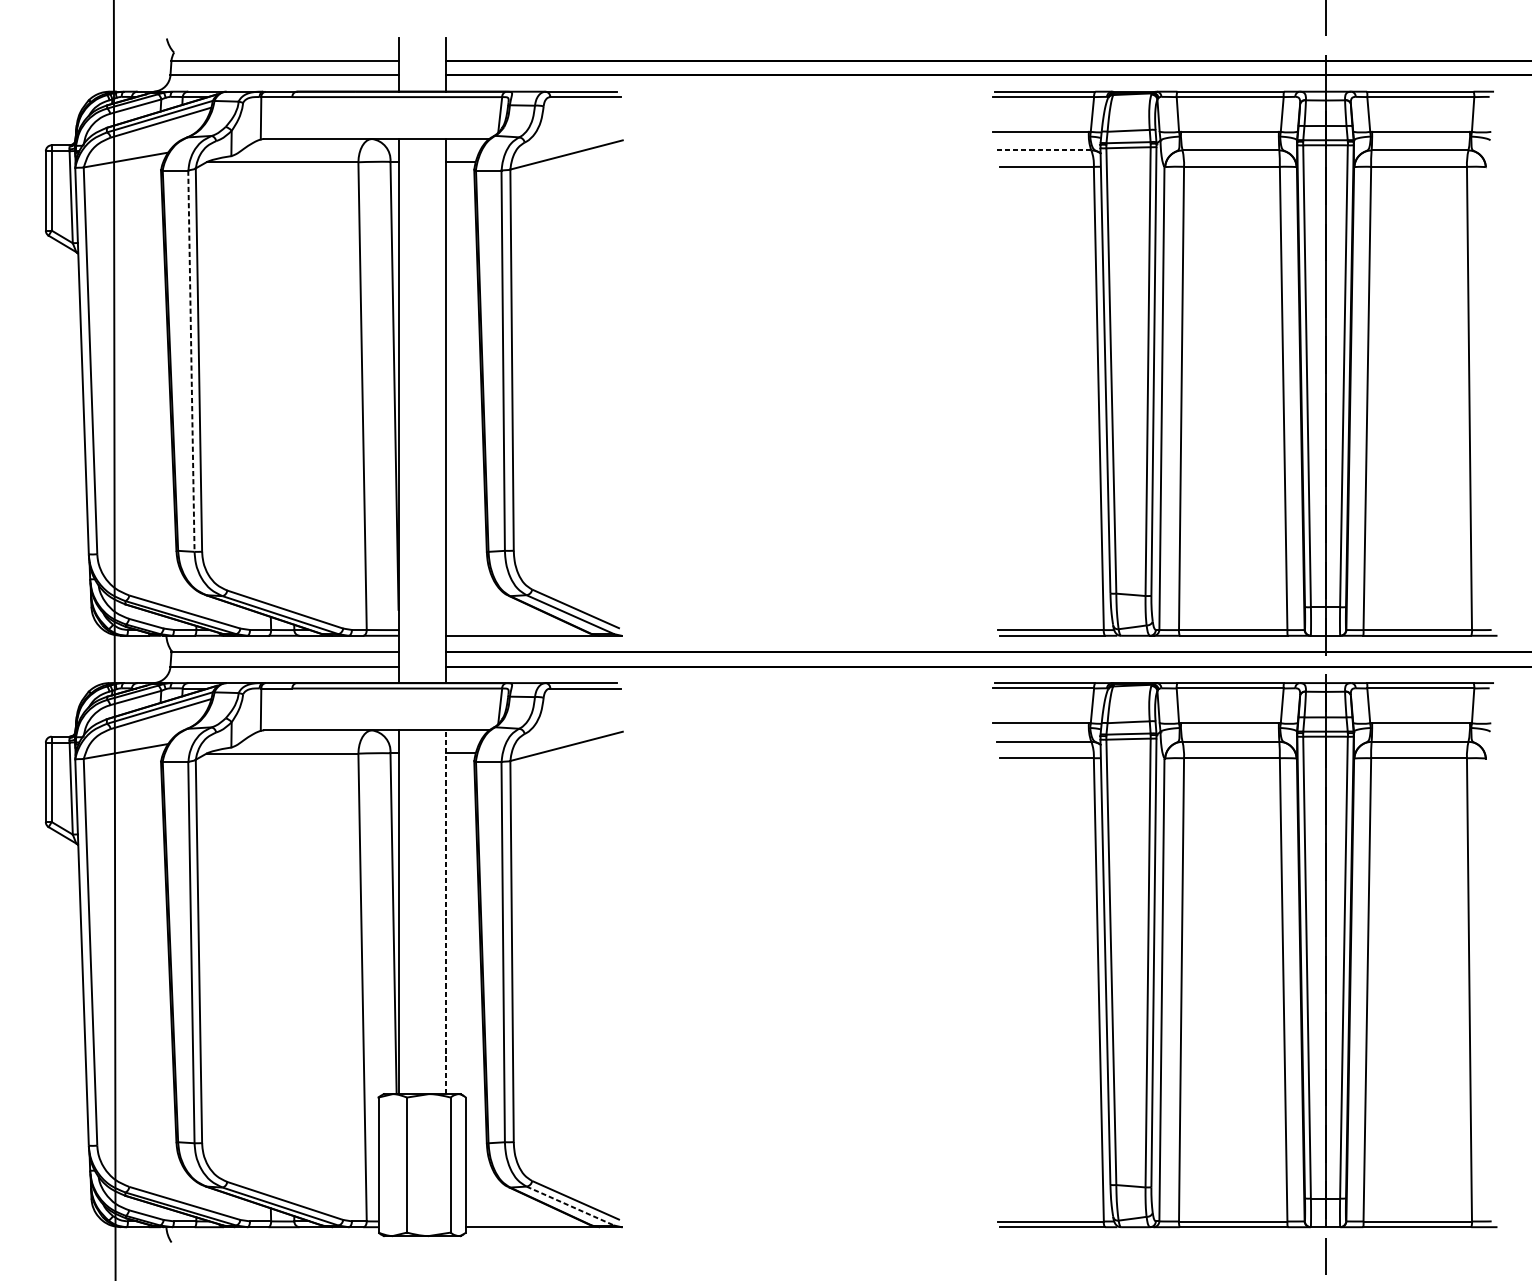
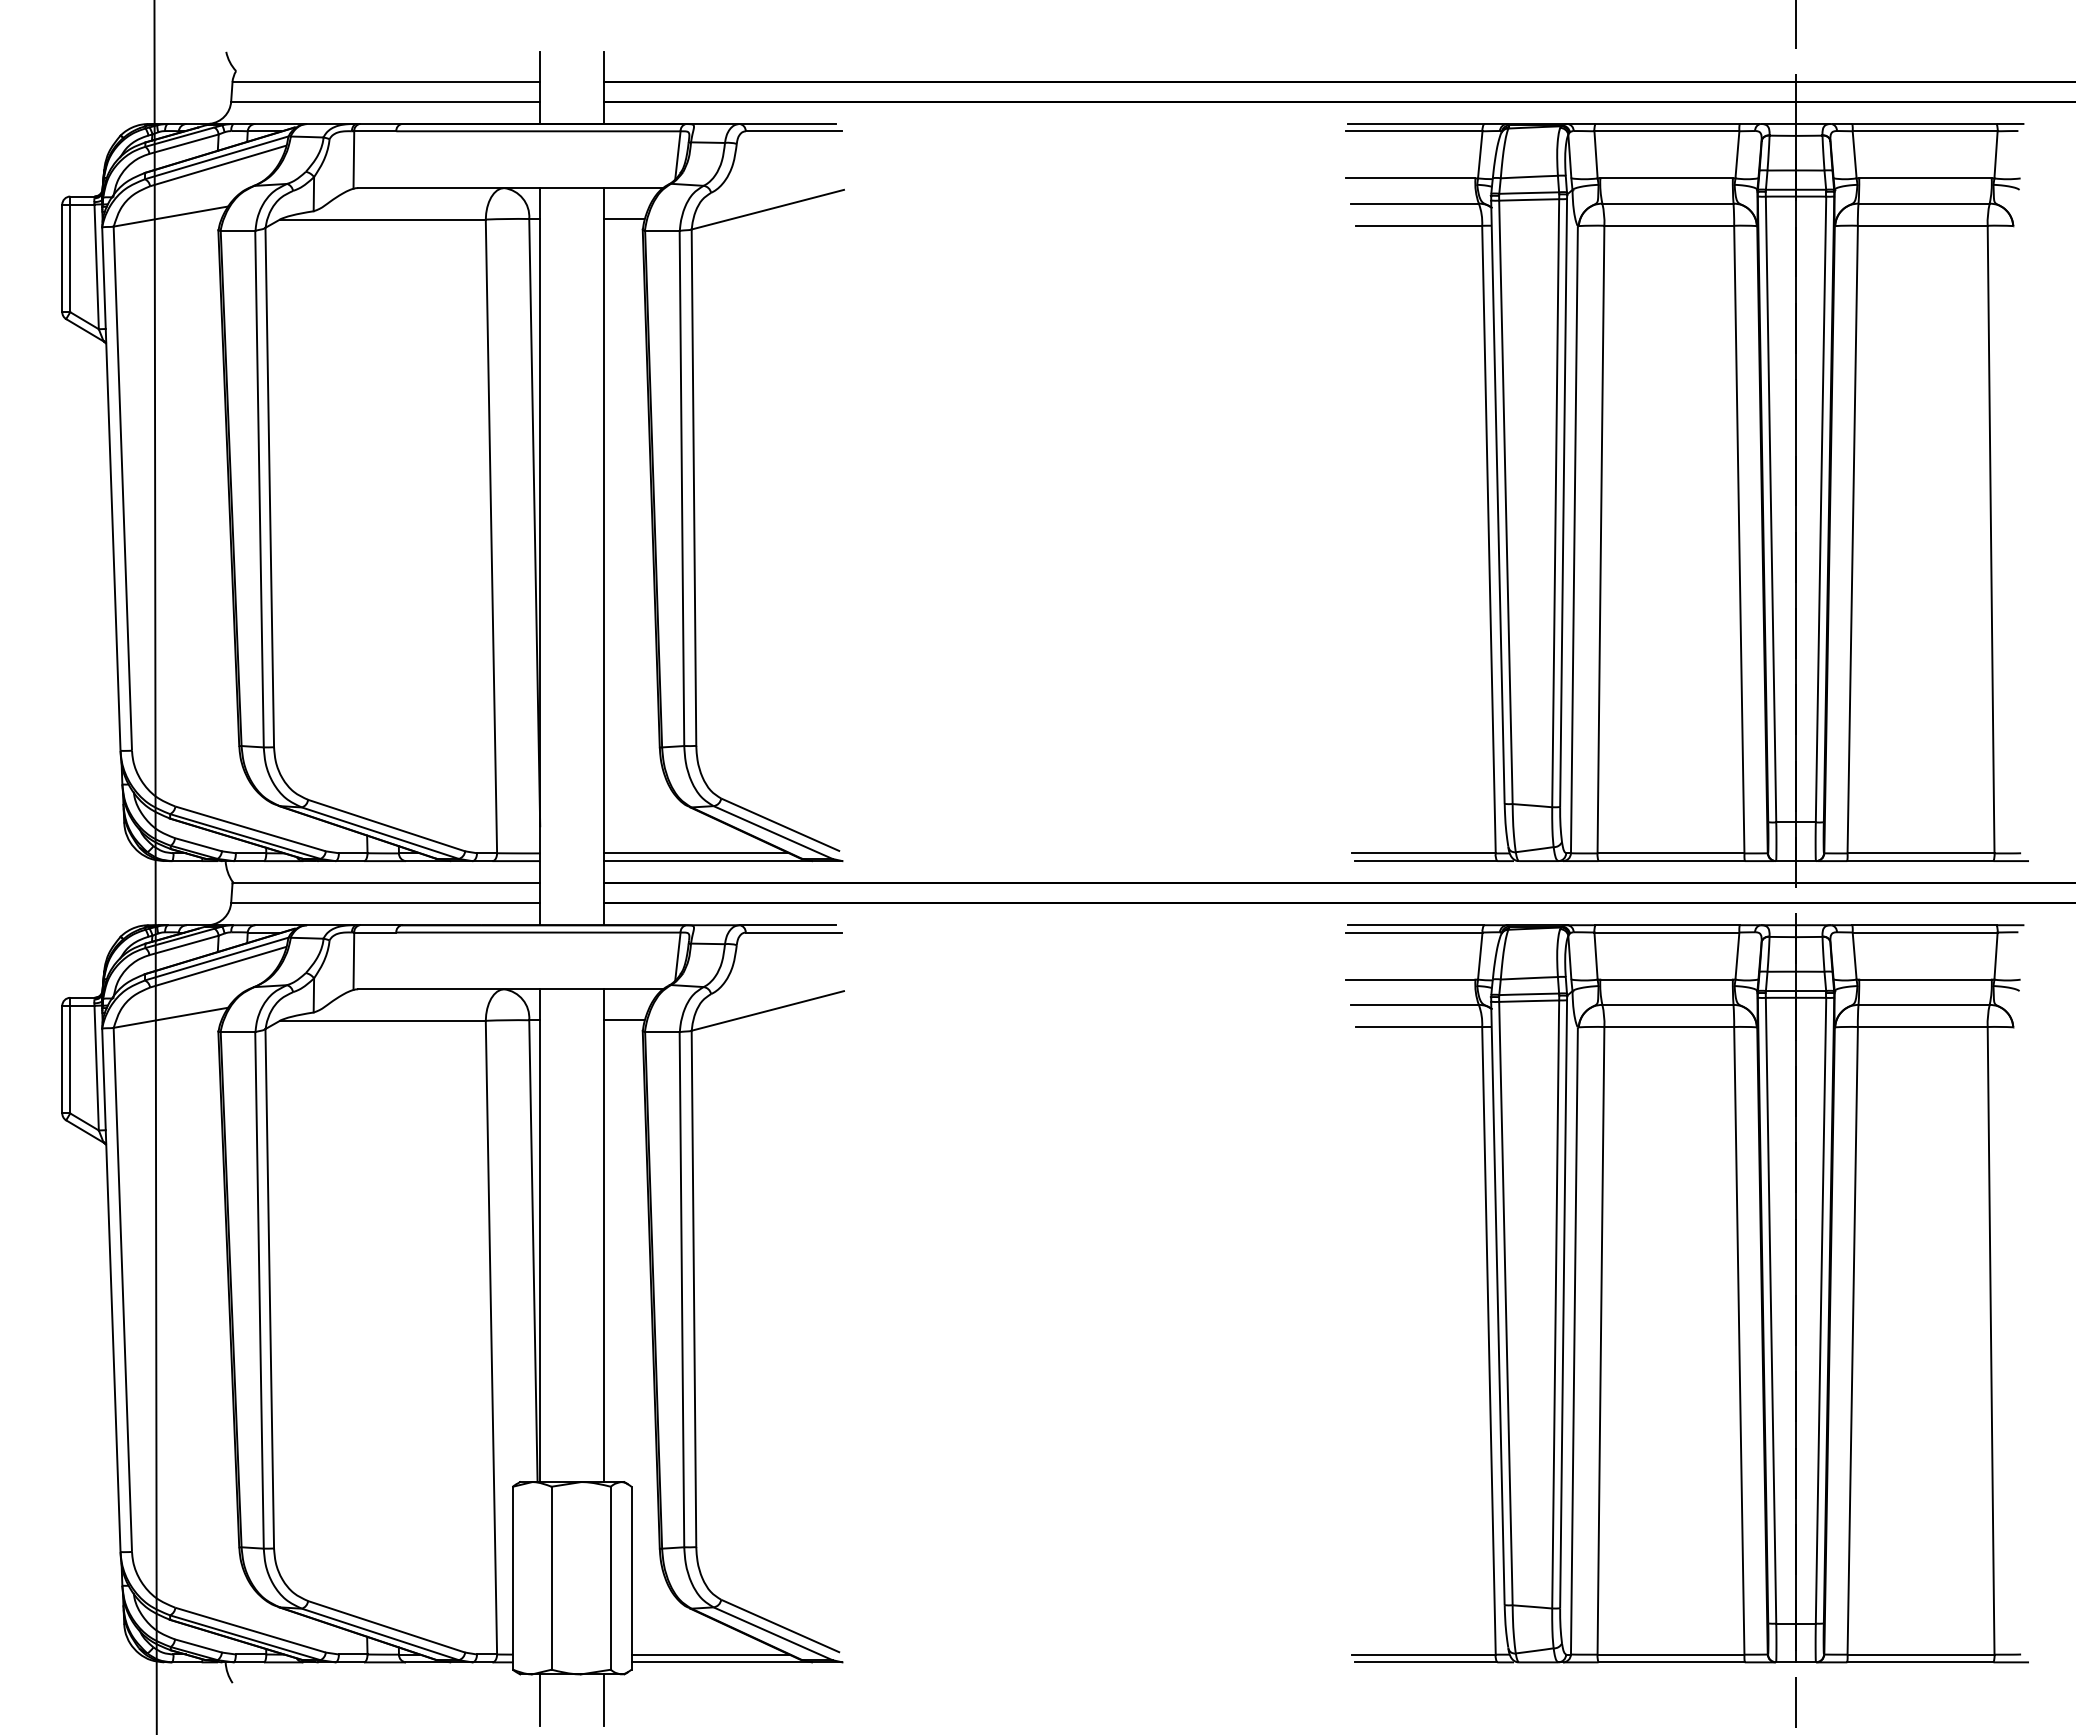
line: (1043, 150) -> (1414, 203), dashed -> solid
line: (191, 361) -> (259, 489), dashed -> solid
line: (513, 630) -> (696, 853), added
line: (446, 912) -> (604, 1235), dashed -> solid
line: (570, 1205) -> (772, 1633), dashed -> solid
line: (523, 1221) -> (709, 1654), added
line: (398, 1255) -> (540, 1700), added
line: (446, 1255) -> (604, 1700), added

